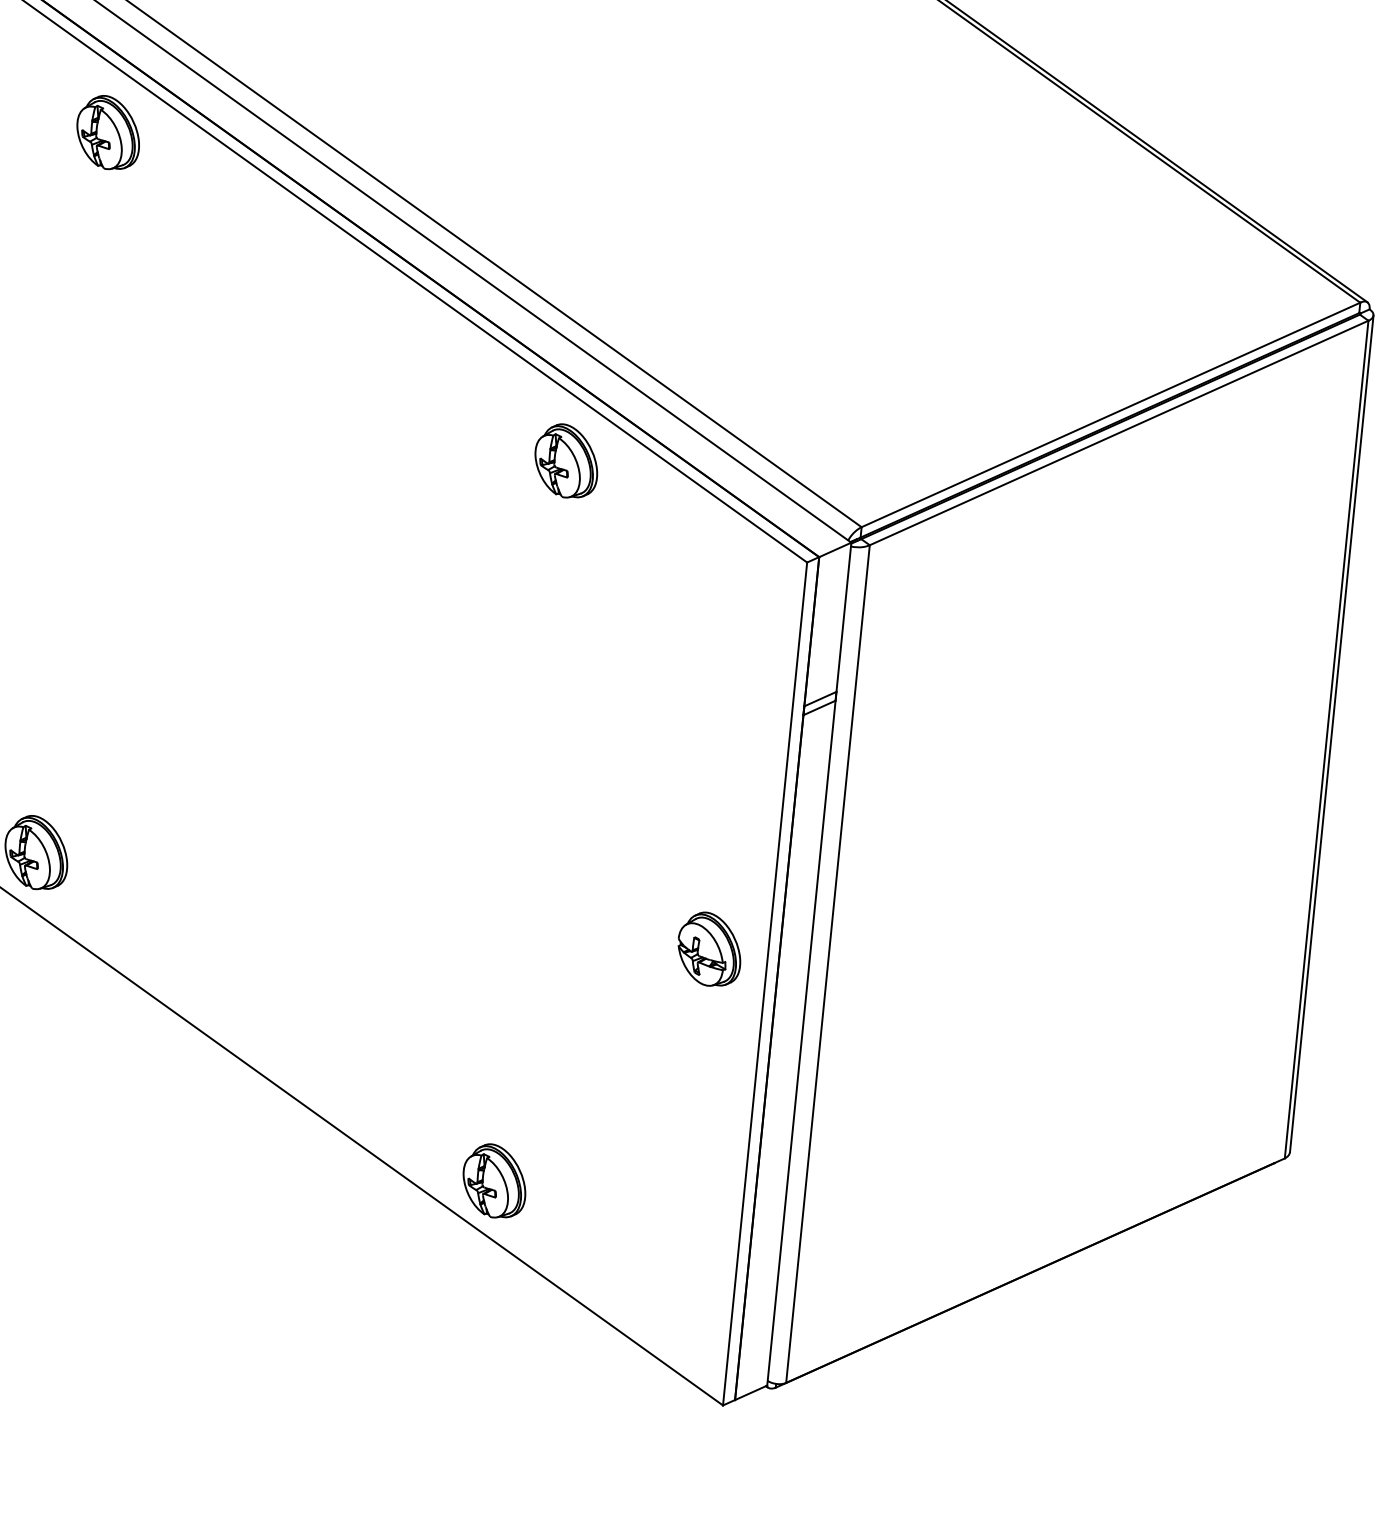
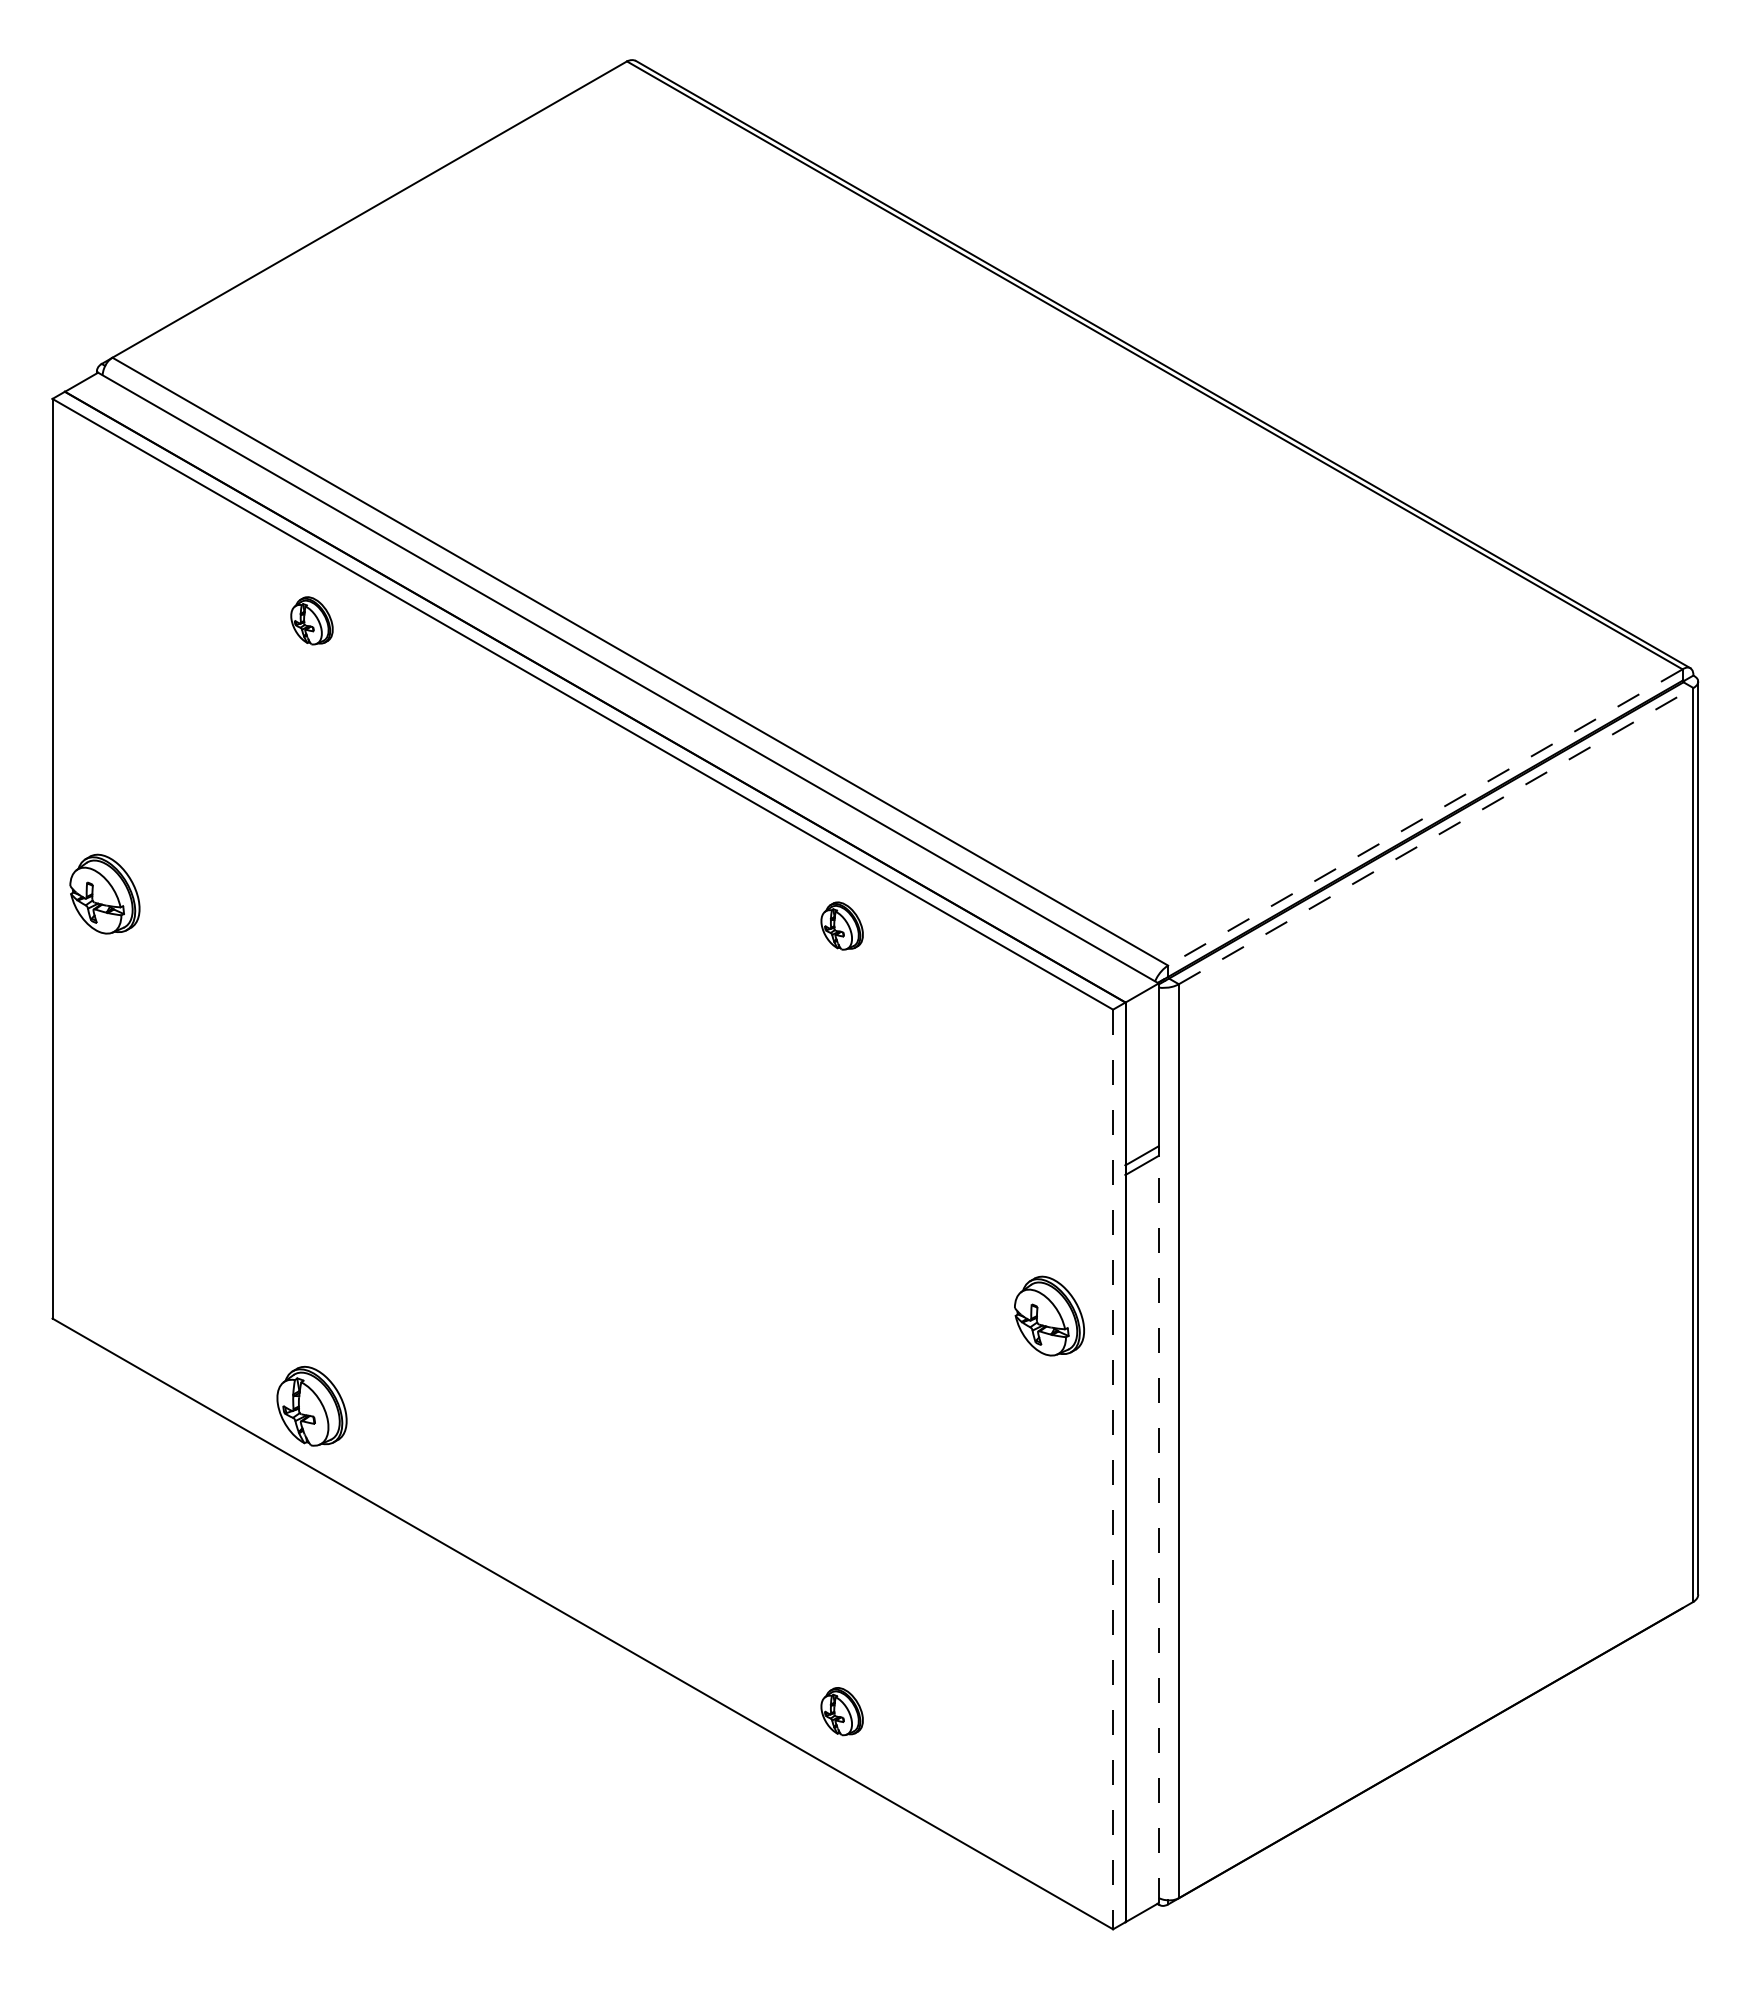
part: (108, 132) -> (311, 620), size x0.6
line: (1111, 414) -> (1425, 817), solid -> dashed
line: (1119, 433) -> (1436, 836), solid -> dashed
part: (565, 460) -> (841, 925), size x0.6
part: (709, 948) -> (1049, 1315), moved
line: (765, 984) -> (1113, 1469), solid -> dashed
line: (801, 1038) -> (1158, 1524), solid -> dashed
part: (494, 1180) -> (841, 1711), size x0.6

